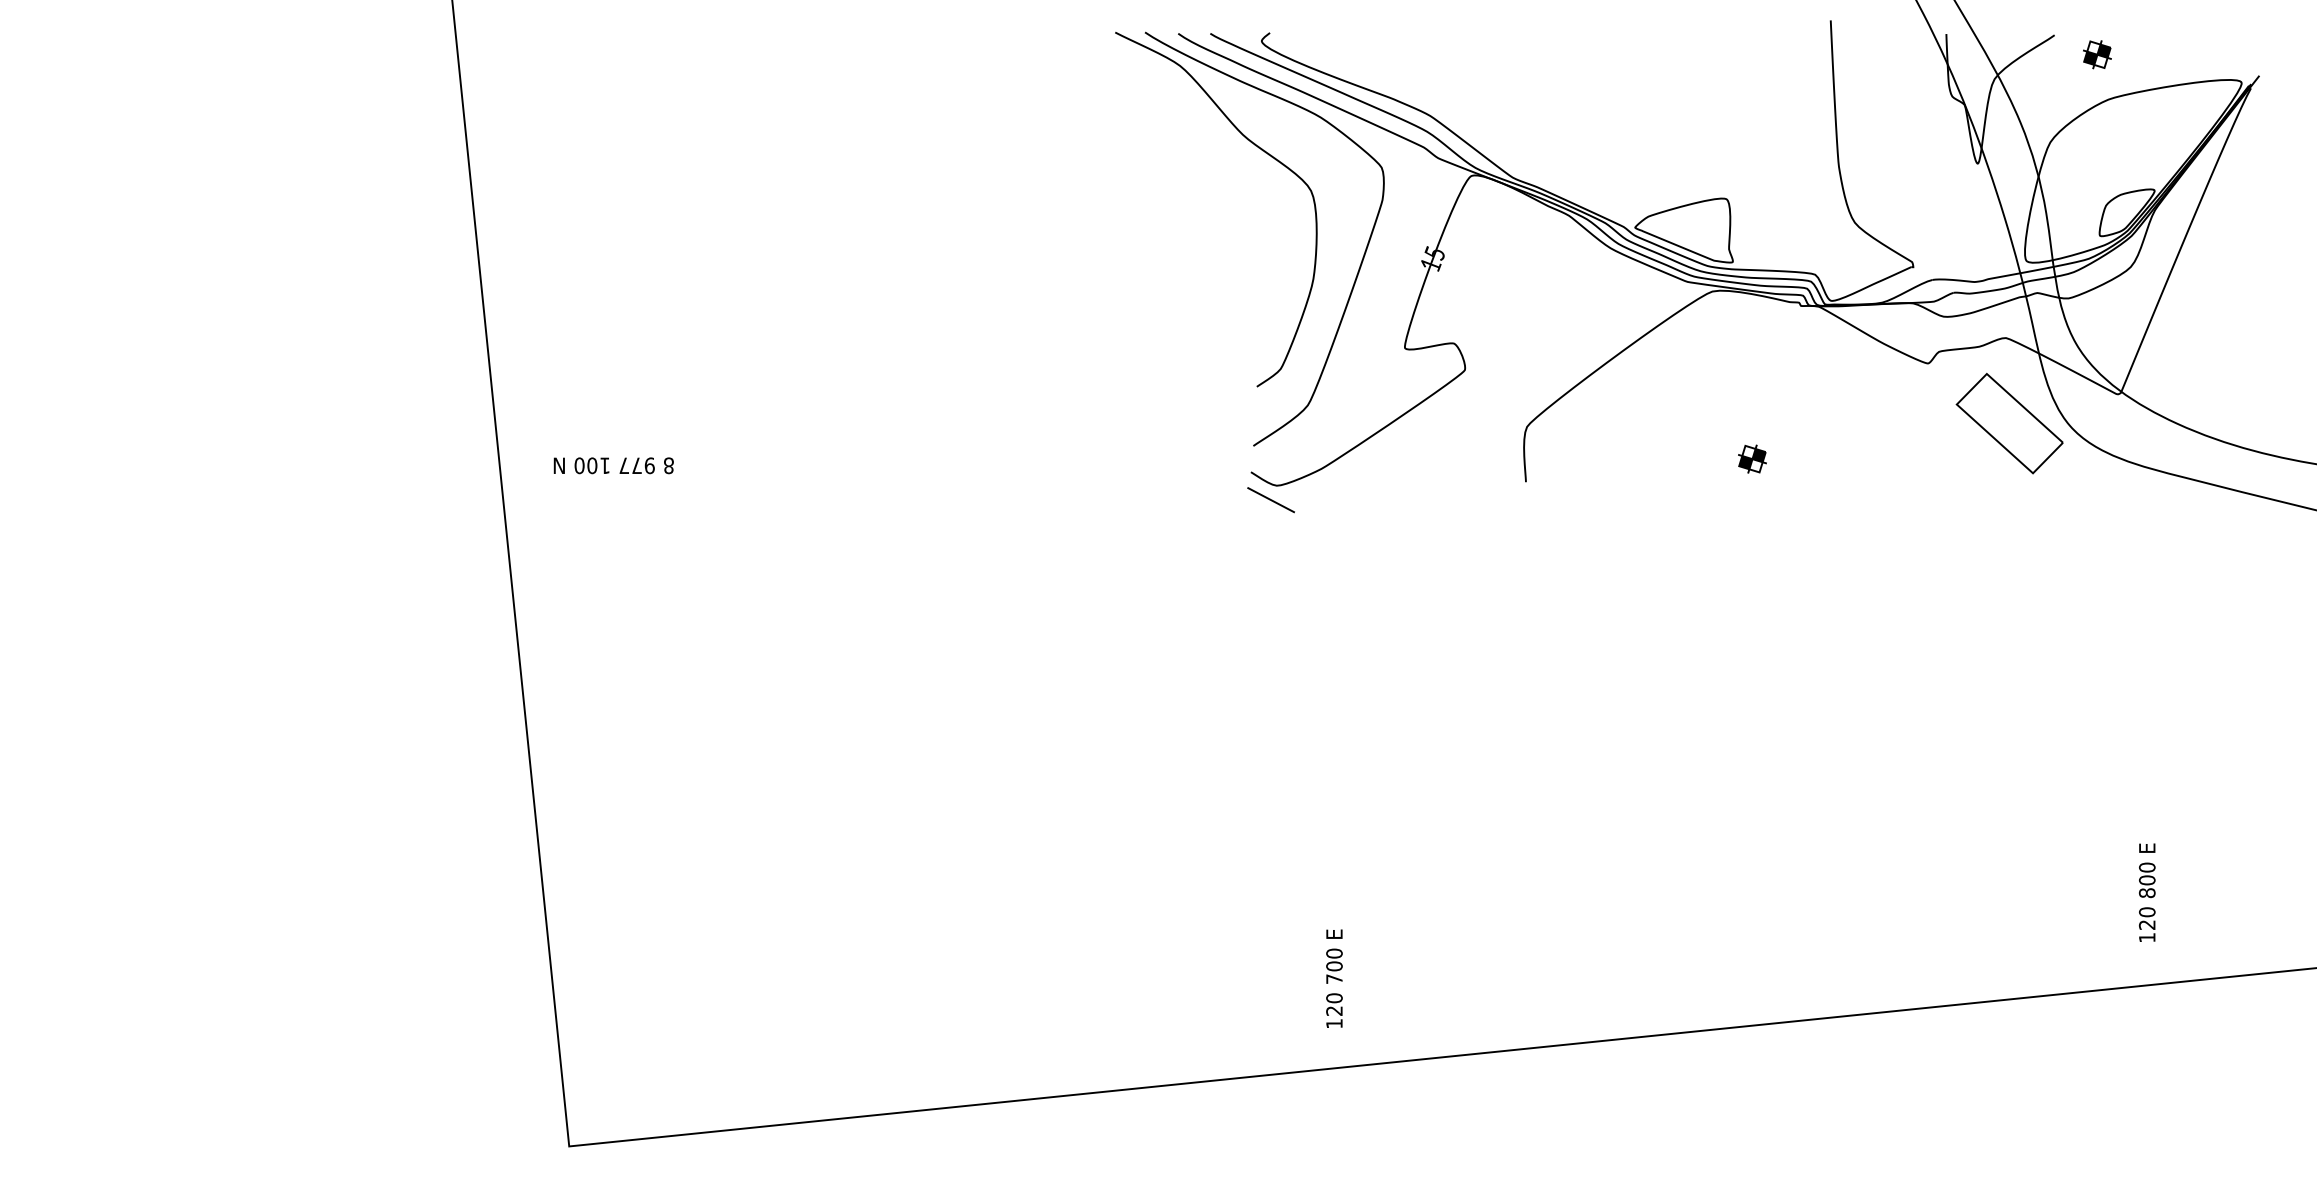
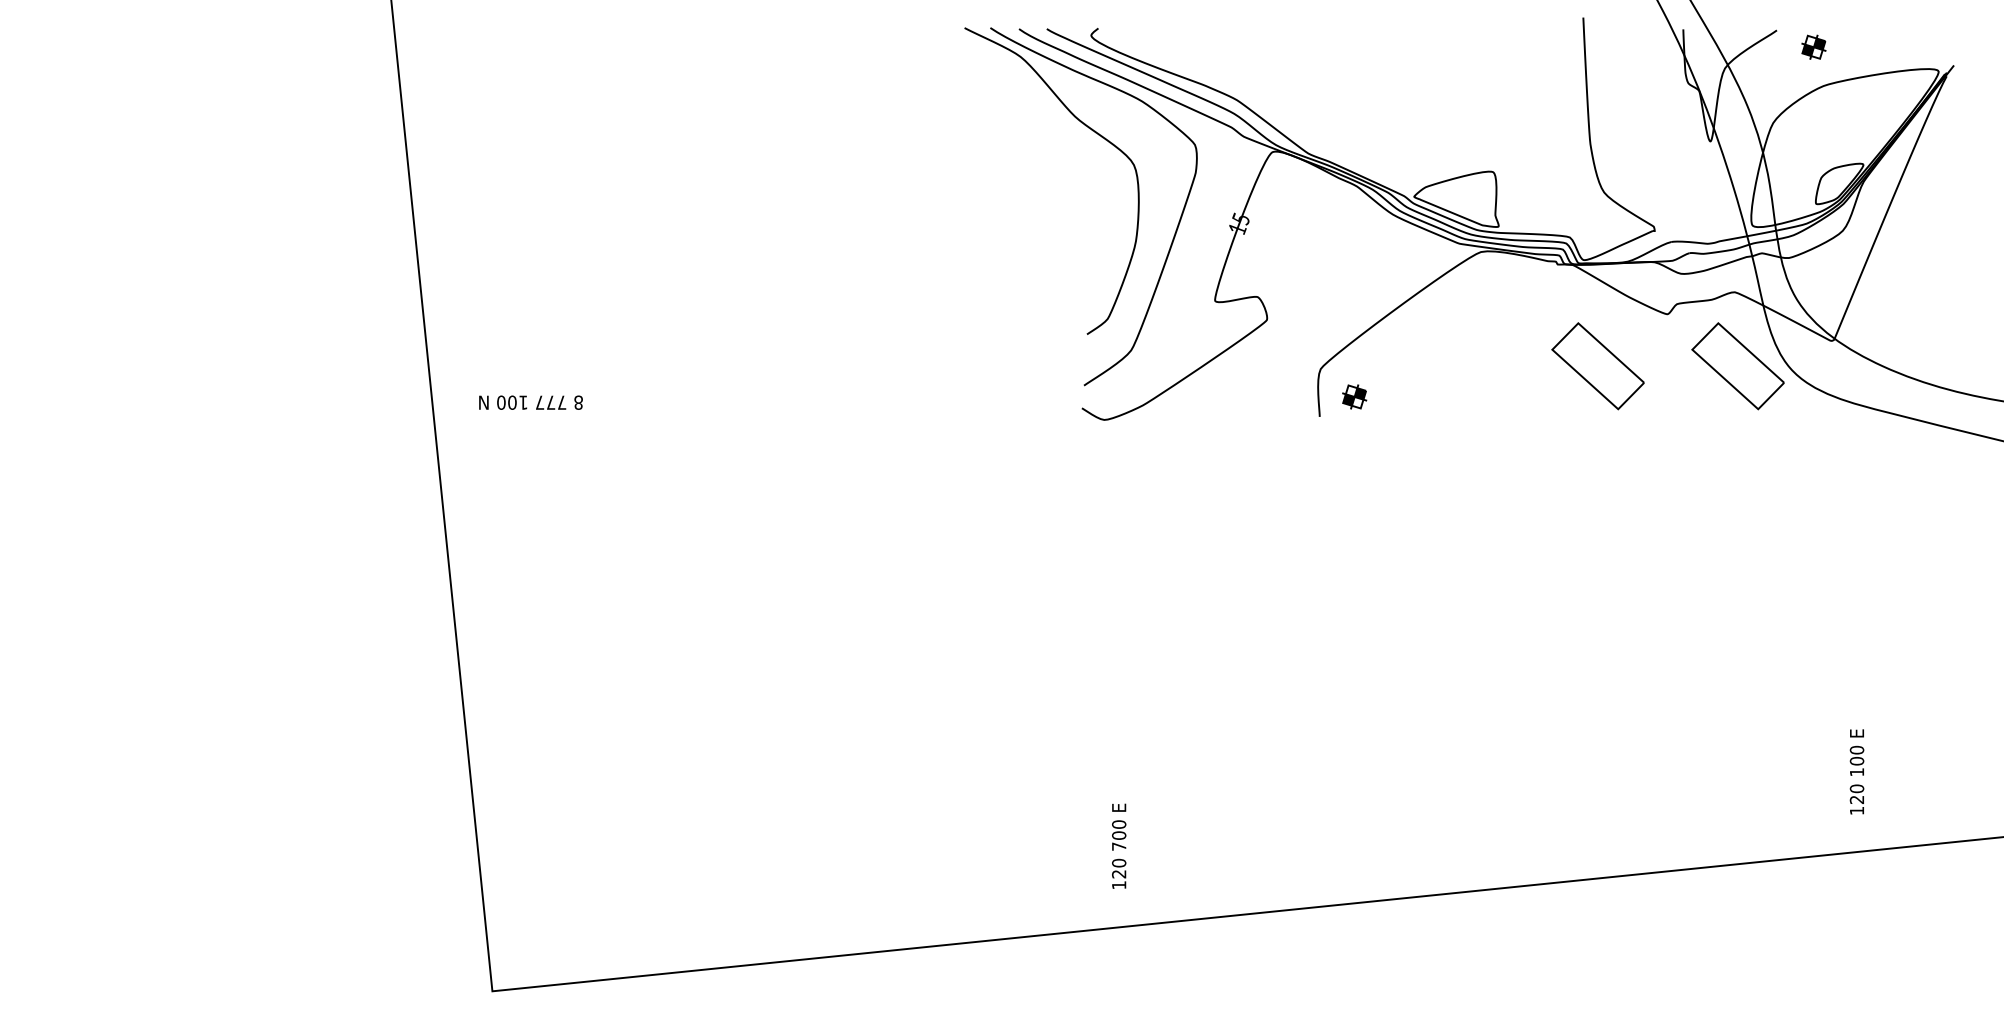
part: (1847, 423) -> (1597, 366), added
part: (1752, 458) -> (1354, 396), moved
text: (649, 465) -> (561, 402), 977 -> 777
line: (1271, 500) -> (1099, 432), removed
text: (2146, 893) -> (1856, 772), 800 -> 100
text: (1334, 977) -> (1119, 845), moved

